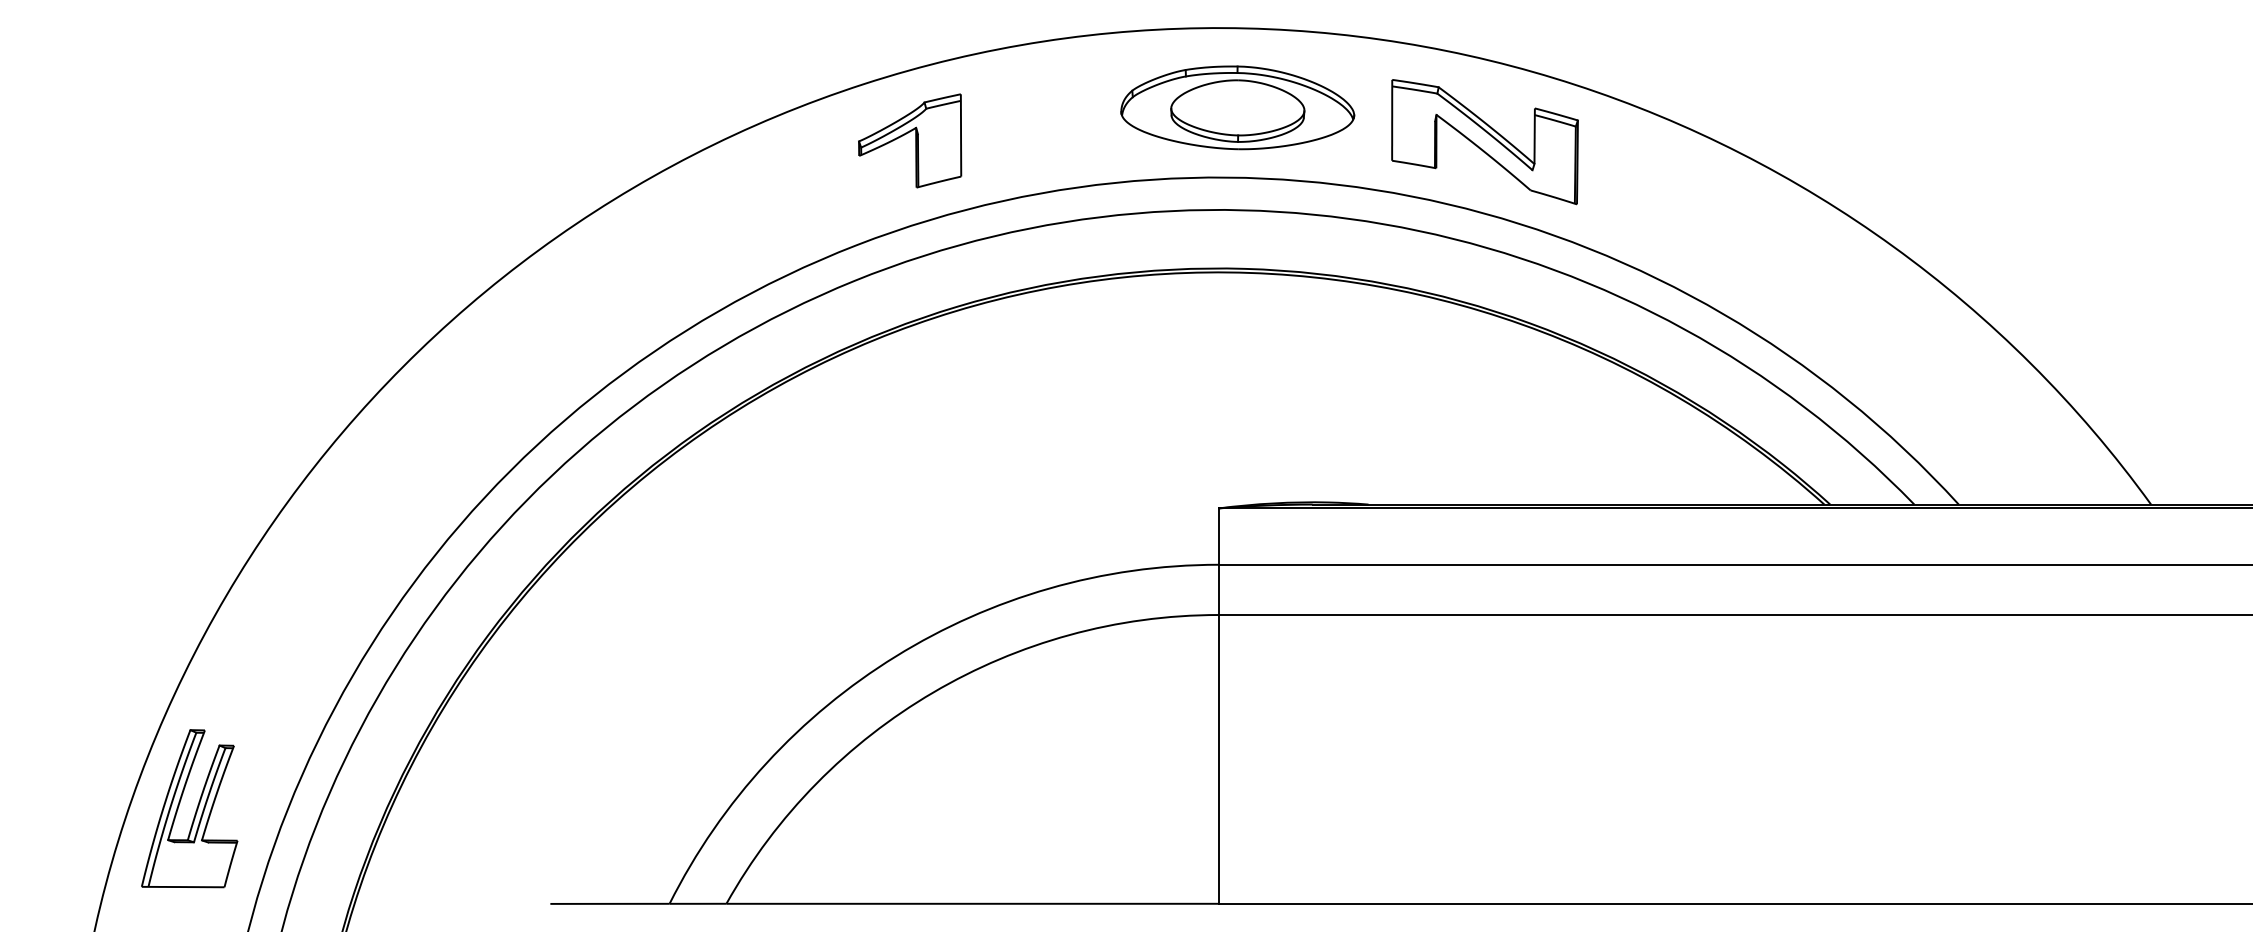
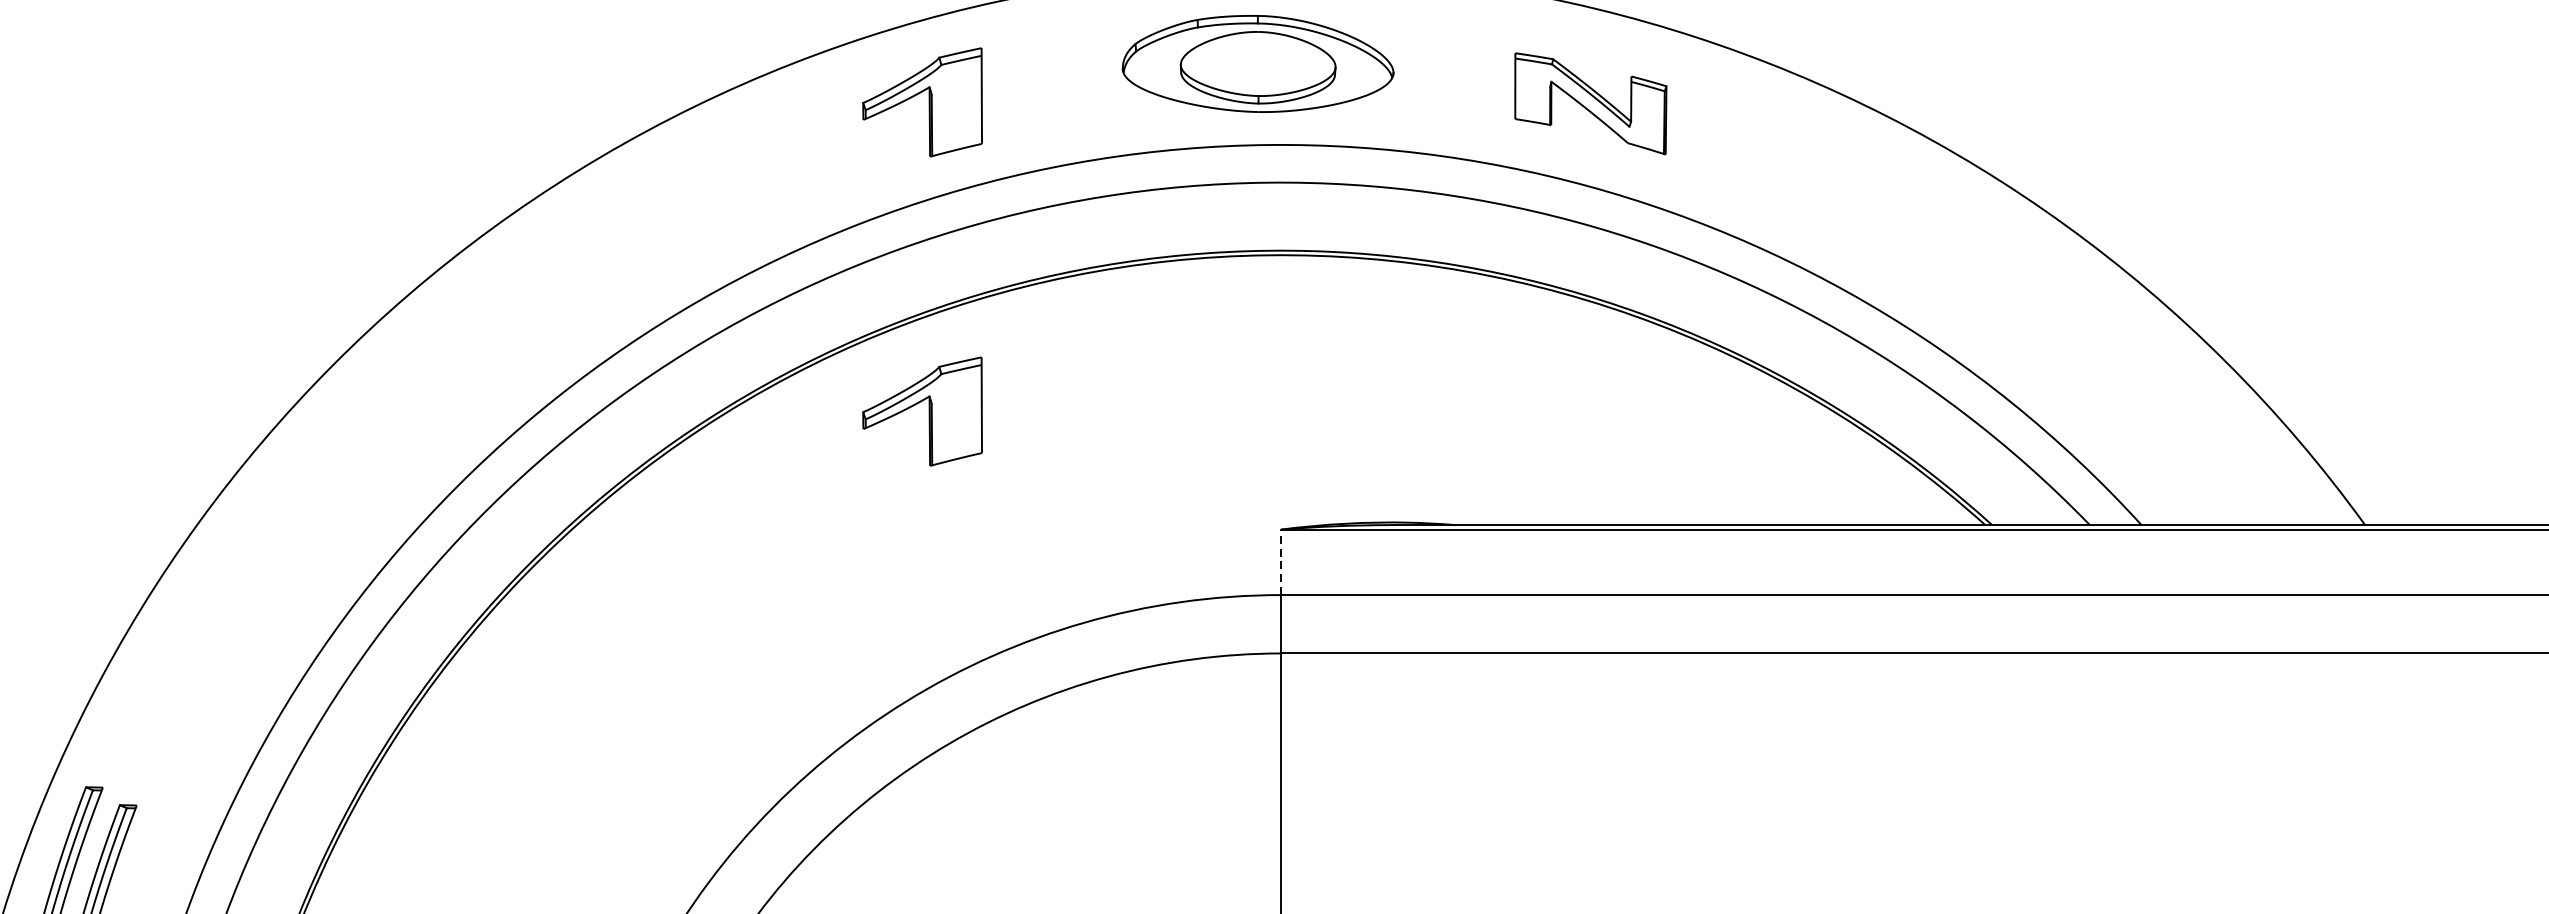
part: (1237, 107) -> (1257, 63), moved
part: (1484, 142) -> (1590, 104), size x0.7
part: (910, 406) -> (923, 411), added
line: (1218, 536) -> (1281, 562), solid -> dashed

